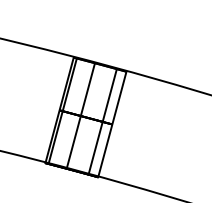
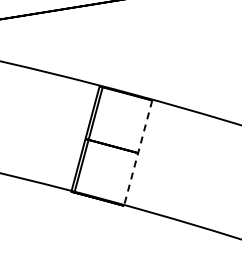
line: (80, 115) -> (106, 144), removed
line: (102, 121) -> (128, 150), removed
line: (112, 124) -> (138, 153), solid -> dashed

